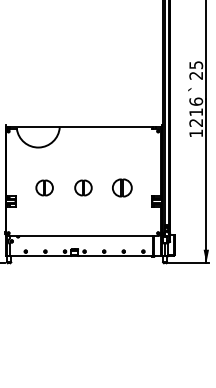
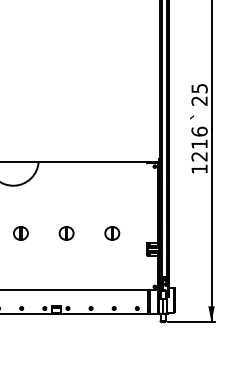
part: (44, 187) -> (20, 232), size x0.71
part: (83, 187) -> (66, 232), size x0.71
part: (121, 187) -> (111, 232), size x0.62

